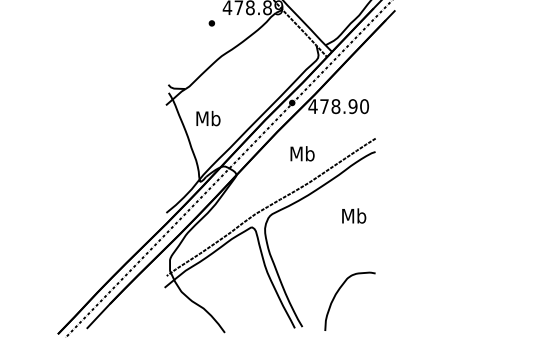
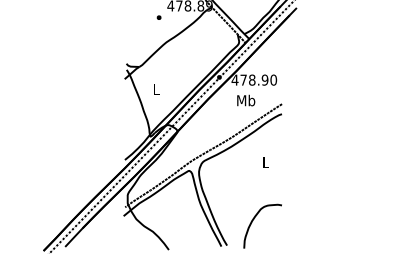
text: (208, 117) -> (156, 88), Mb -> L
text: (302, 153) -> (246, 100), moved
text: (353, 214) -> (265, 161), Mb -> L

